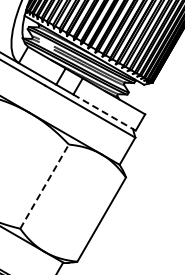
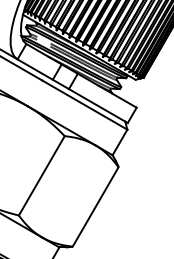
line: (105, 112) -> (99, 105), dashed -> solid
line: (44, 186) -> (41, 175), dashed -> solid

